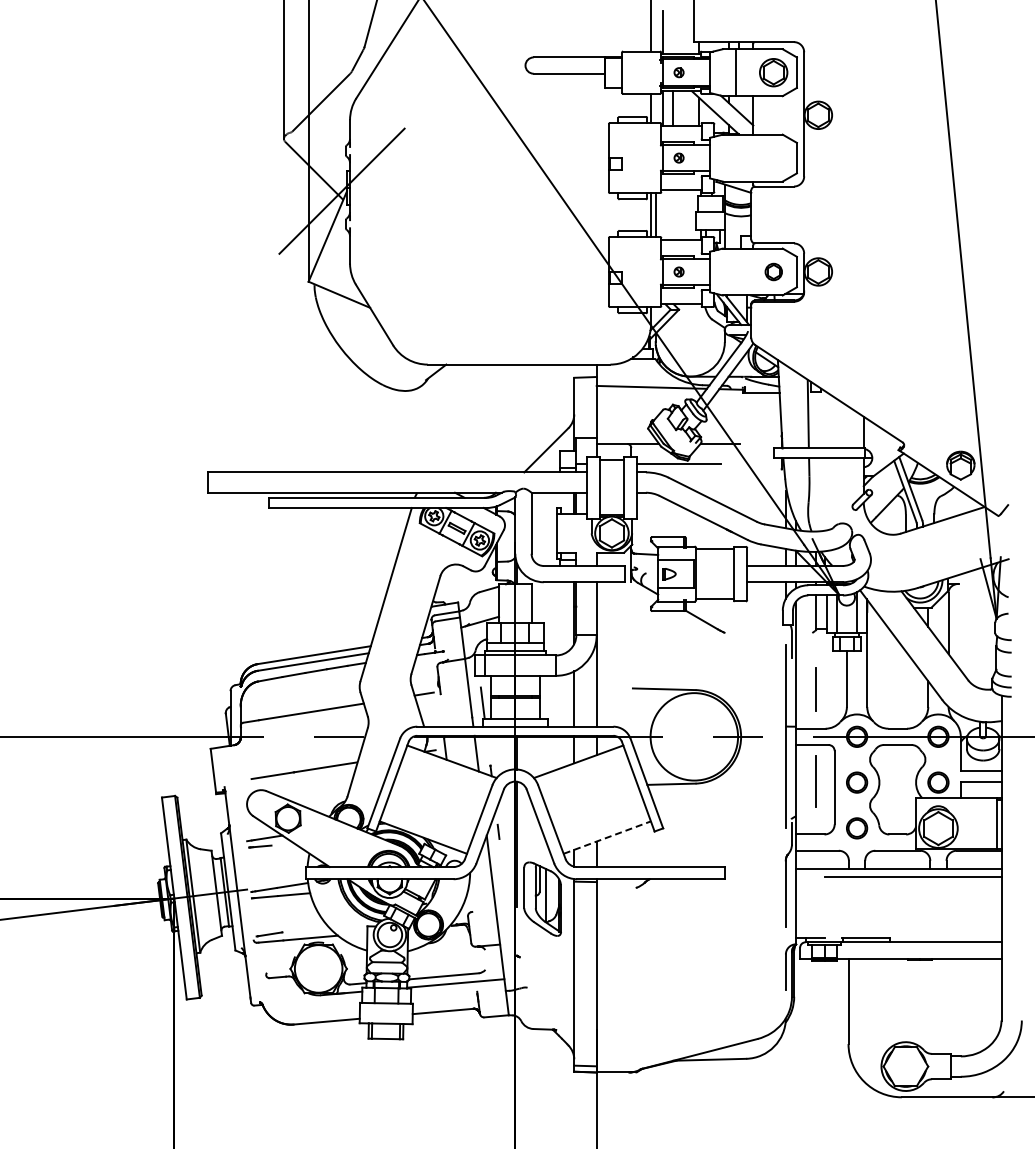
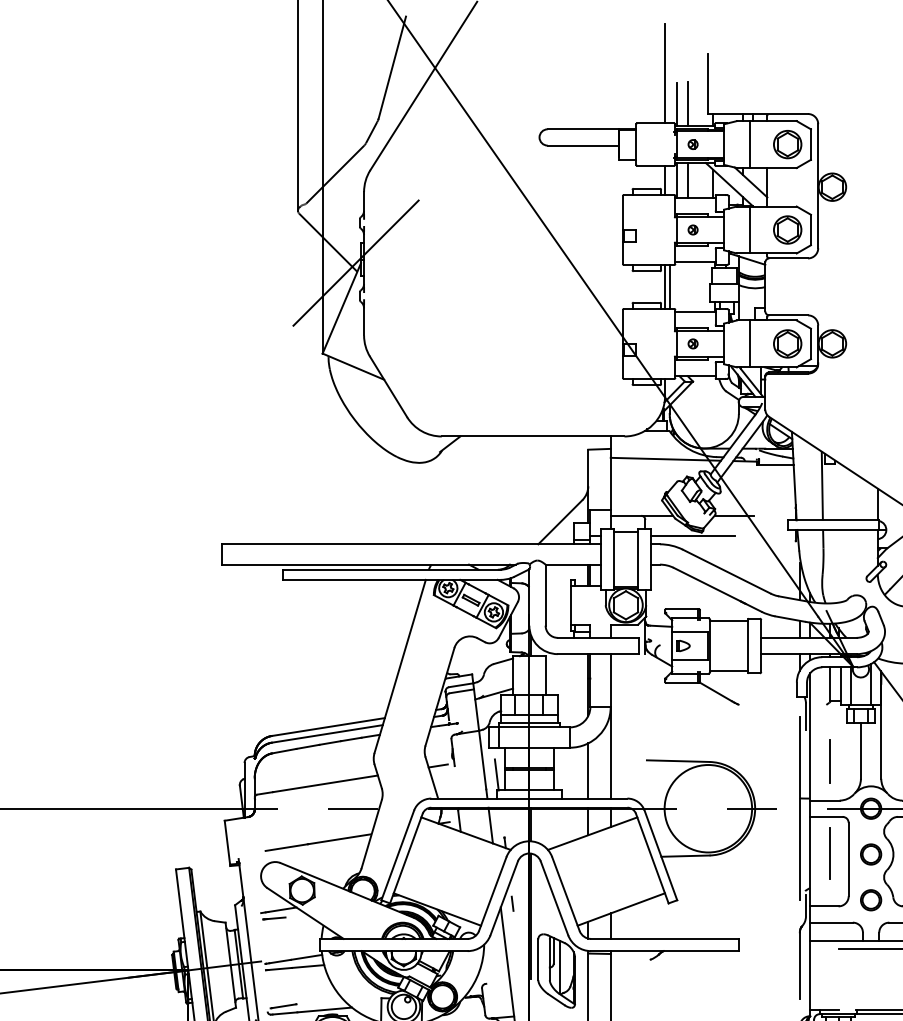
line: (673, 31) -> (687, 103), added
line: (735, 157) -> (749, 229), added
part: (773, 157) -> (787, 229), added
line: (735, 271) -> (749, 343), added
part: (773, 271) -> (787, 343), size x1.67
line: (607, 837) -> (621, 909), dashed -> solid

